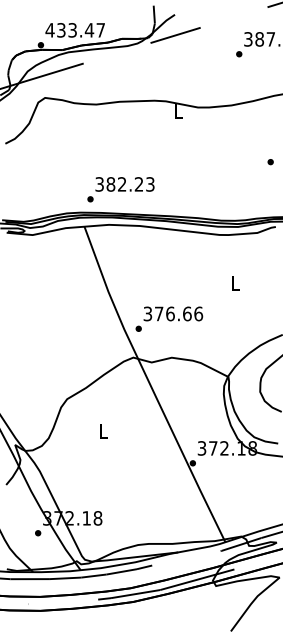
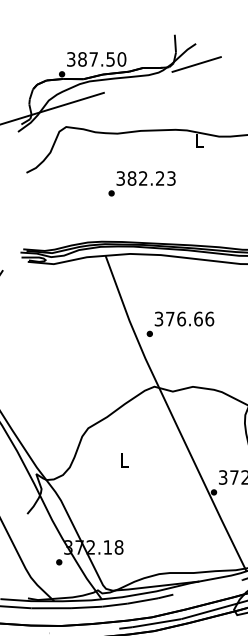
text: (75, 30) -> (96, 59), 433.47 -> 387.50
text: (120, 189) -> (141, 183), moved
text: (169, 318) -> (180, 323), moved

